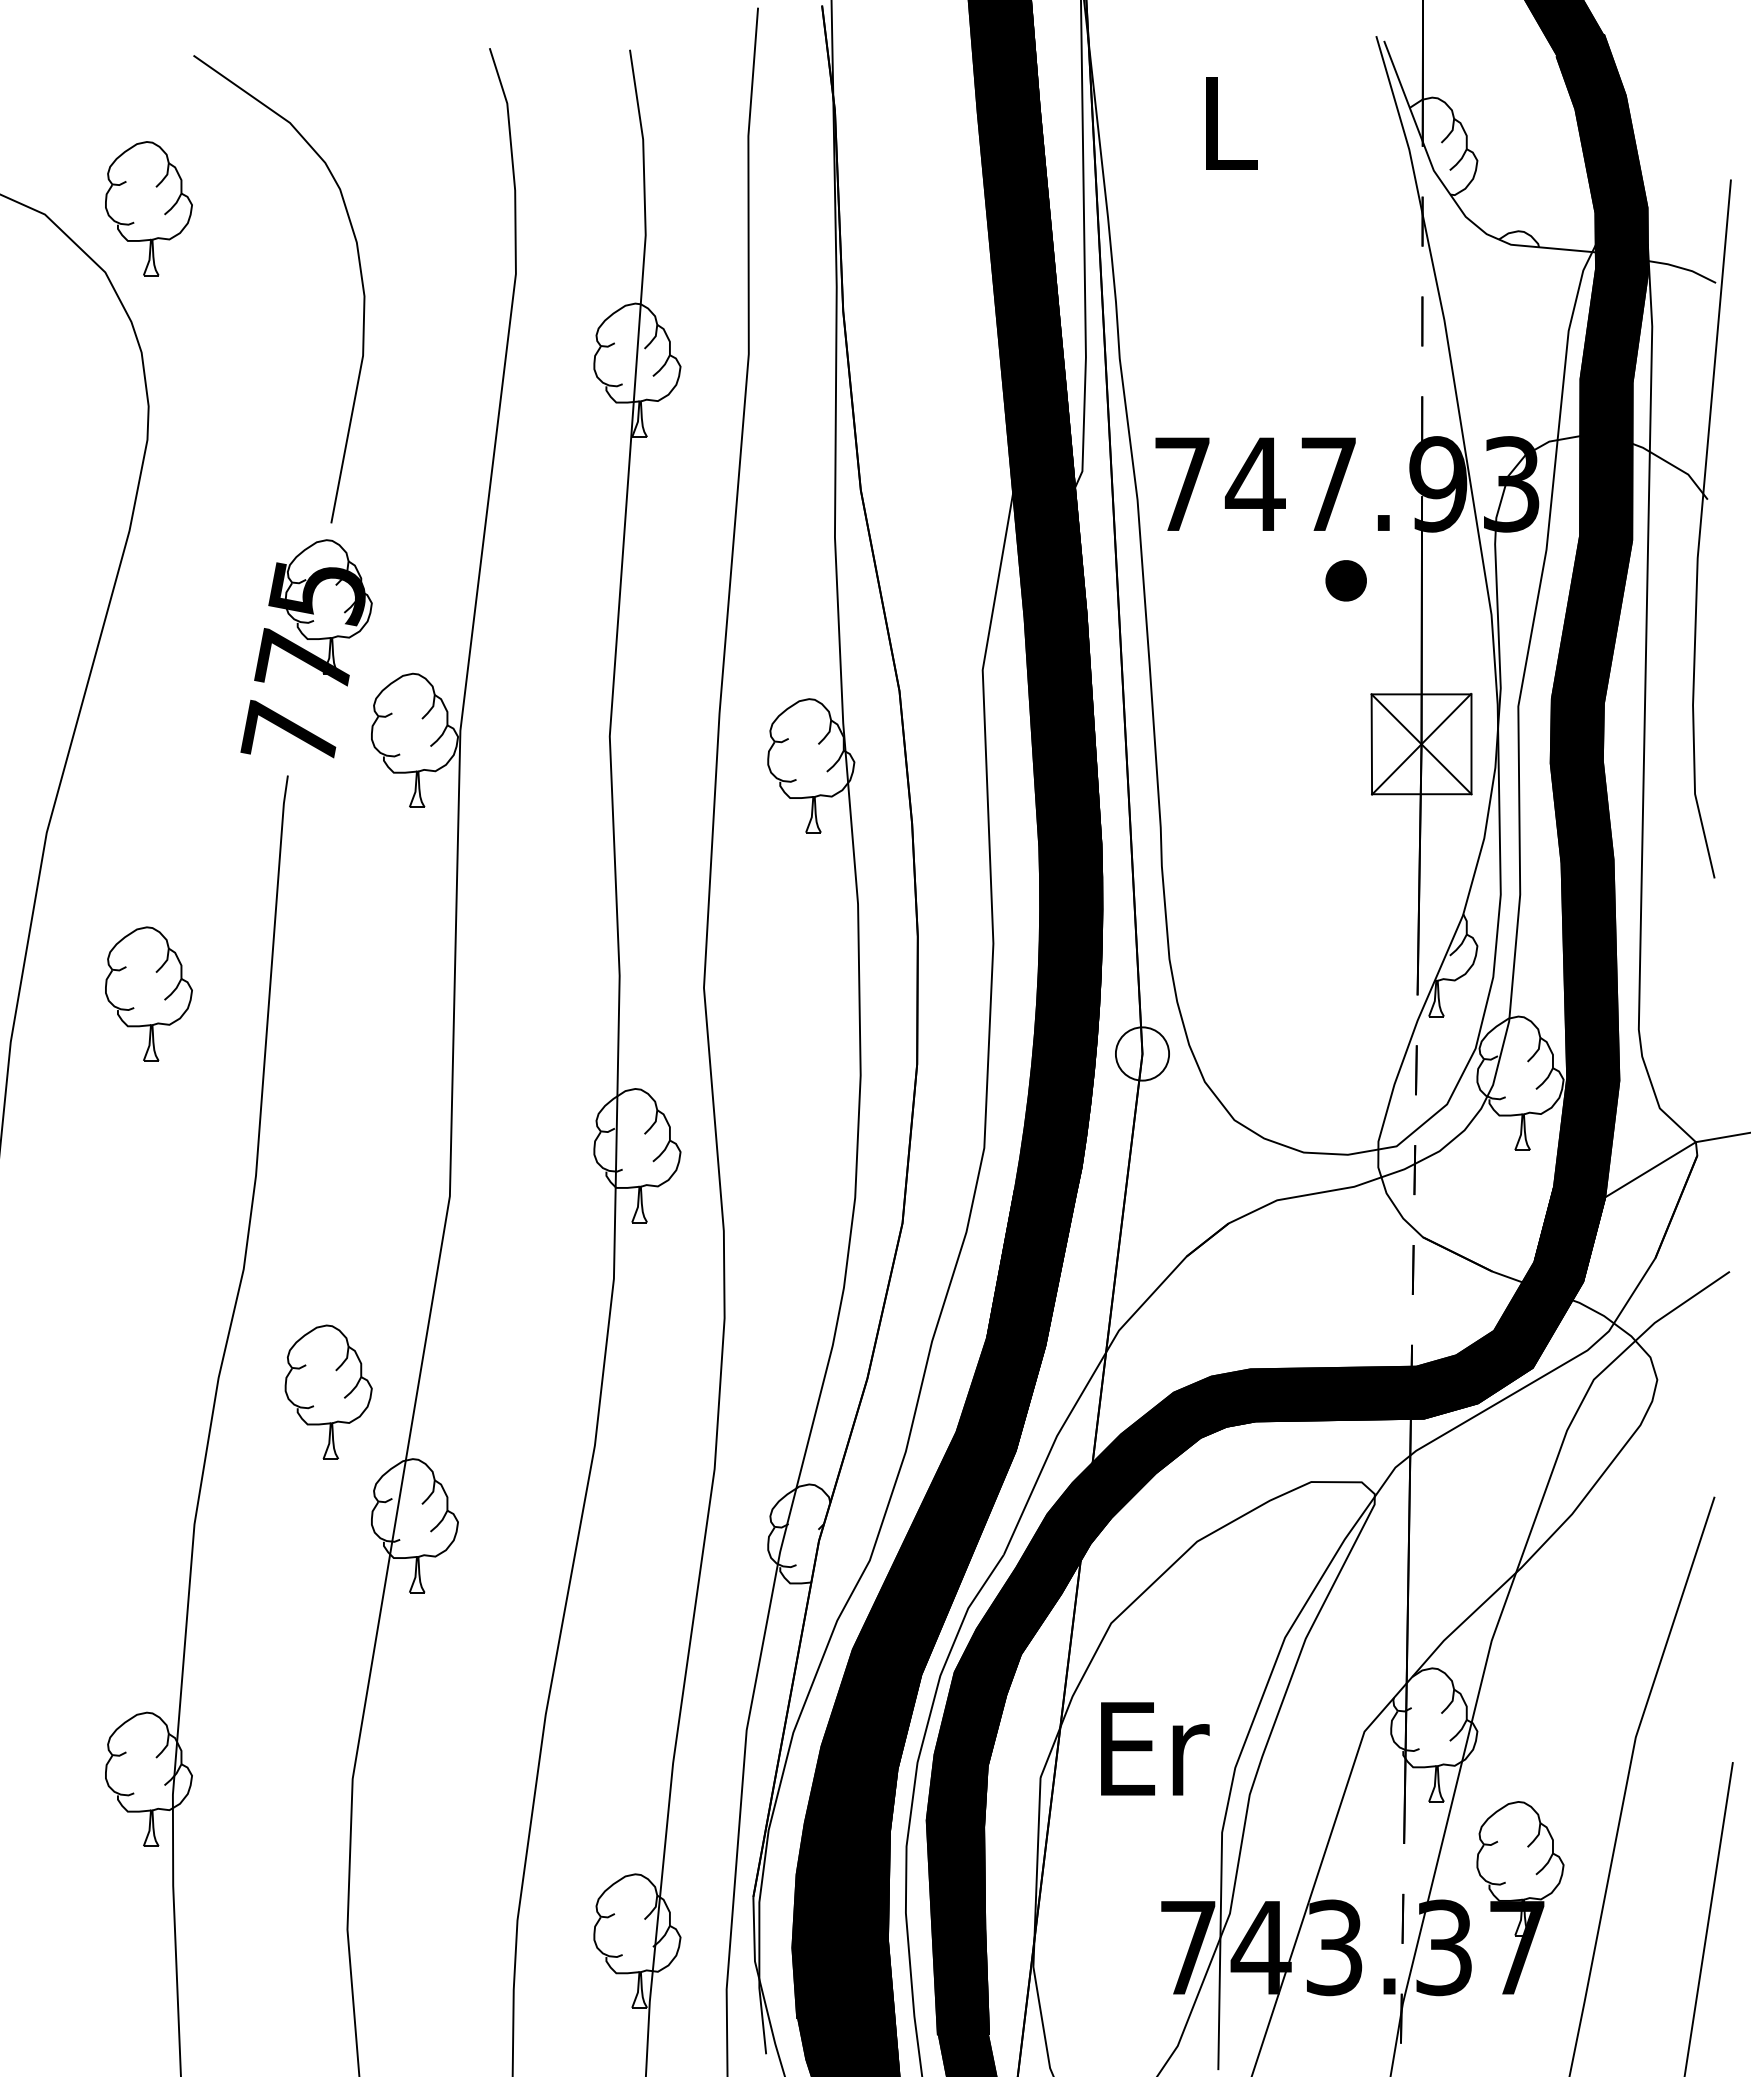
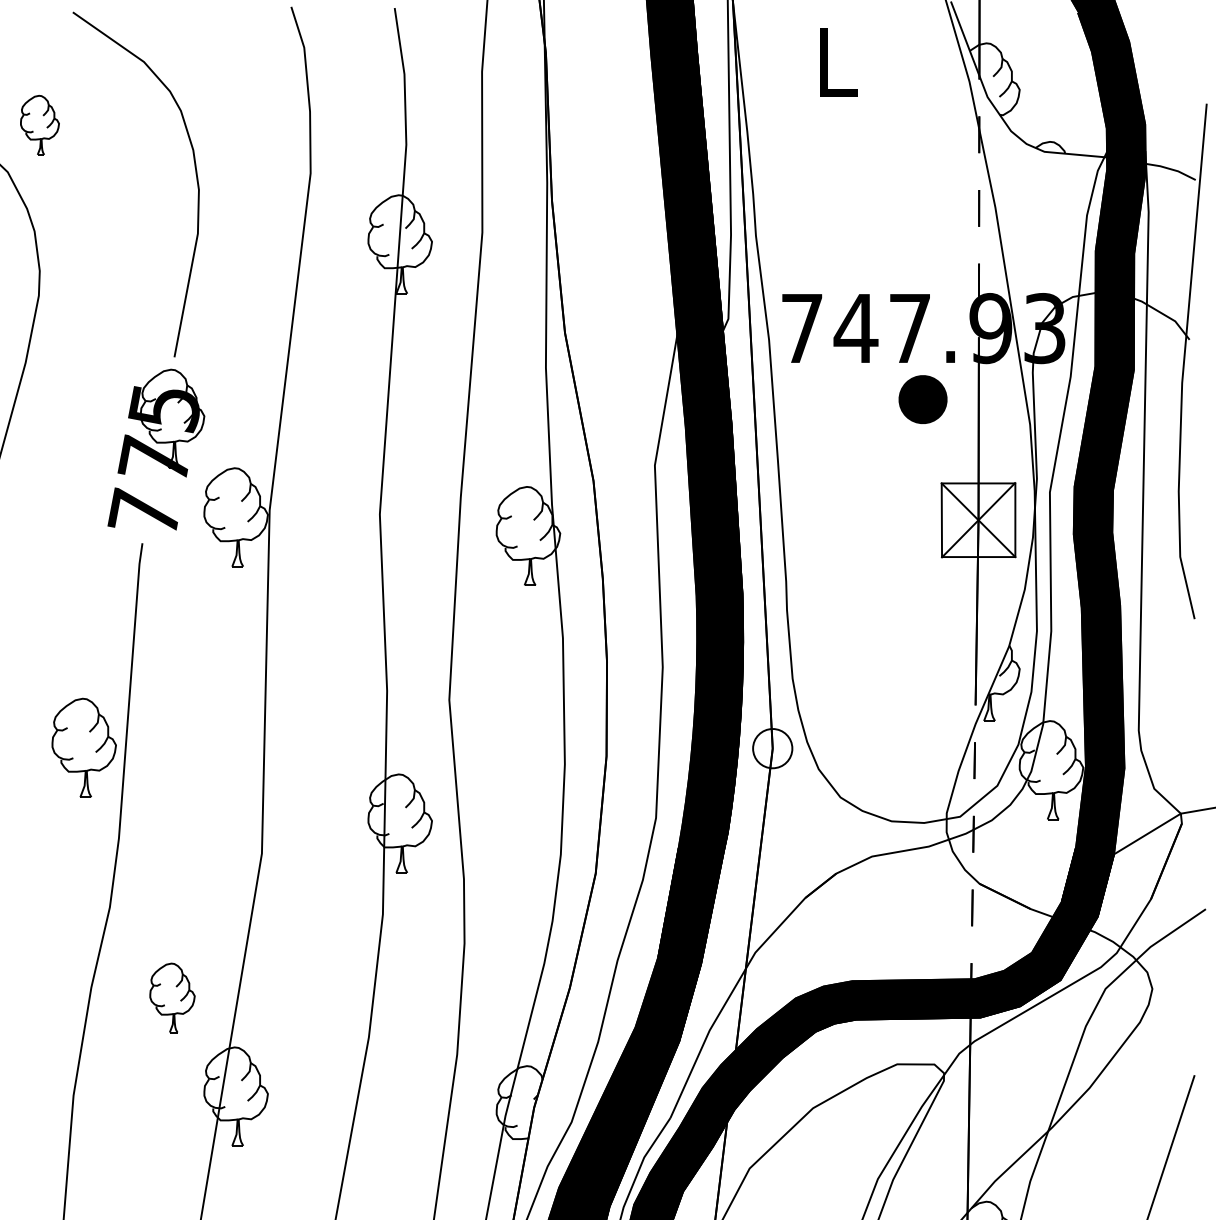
part: (148, 208) -> (39, 125), size x0.6
part: (1345, 580) -> (922, 399), size x1.6
part: (148, 993) -> (83, 747), moved
part: (328, 1391) -> (172, 997), size x0.7

